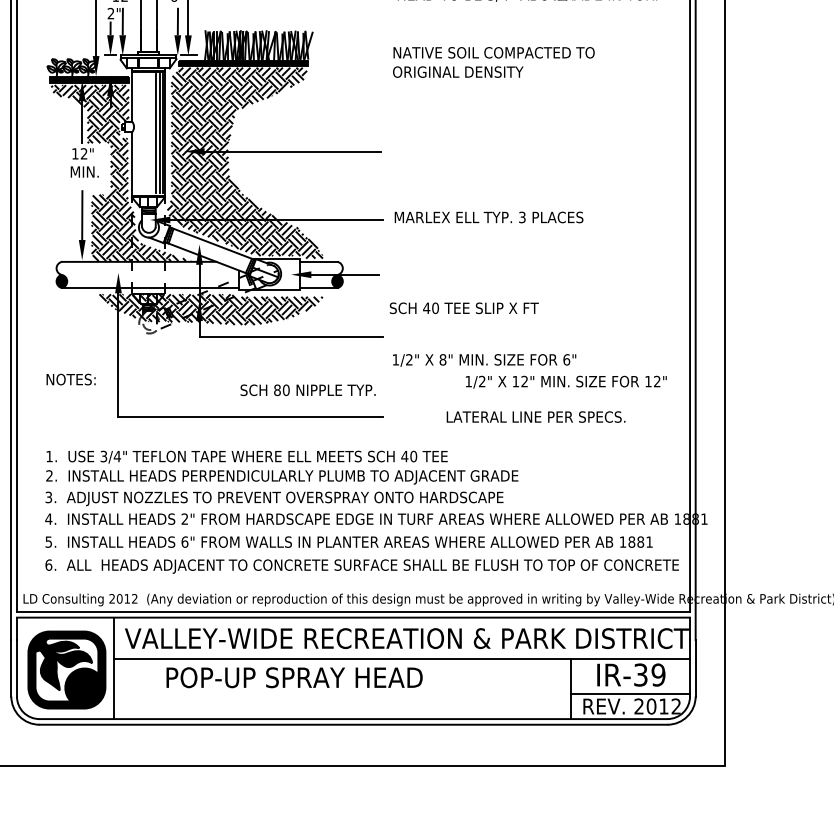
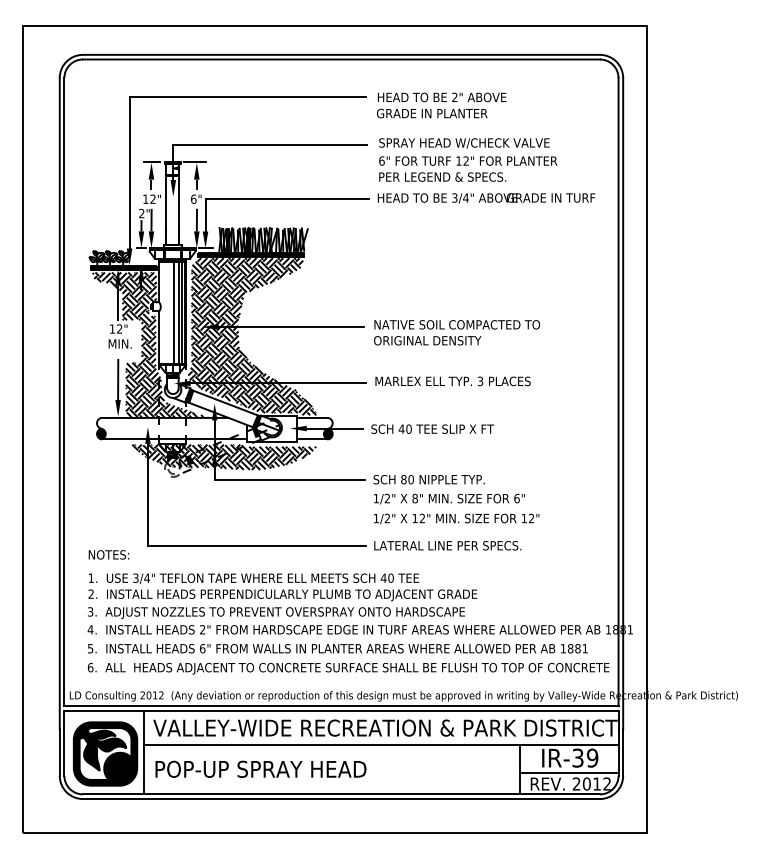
text: (494, 62) -> (457, 332), moved
line: (149, 133) -> (173, 312), added
text: (464, 307) -> (432, 428), moved
text: (70, 379) -> (108, 554), moved
text: (566, 381) -> (456, 518), moved
text: (307, 390) -> (428, 479), moved
text: (535, 416) -> (447, 545), moved
text: (294, 676) -> (260, 768), moved

